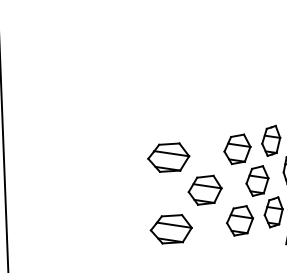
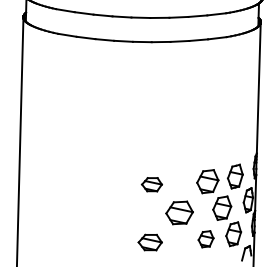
part: (168, 157) -> (151, 184), size x0.6
part: (239, 219) -> (205, 238), size x0.7
part: (170, 229) -> (149, 242), size x0.7

